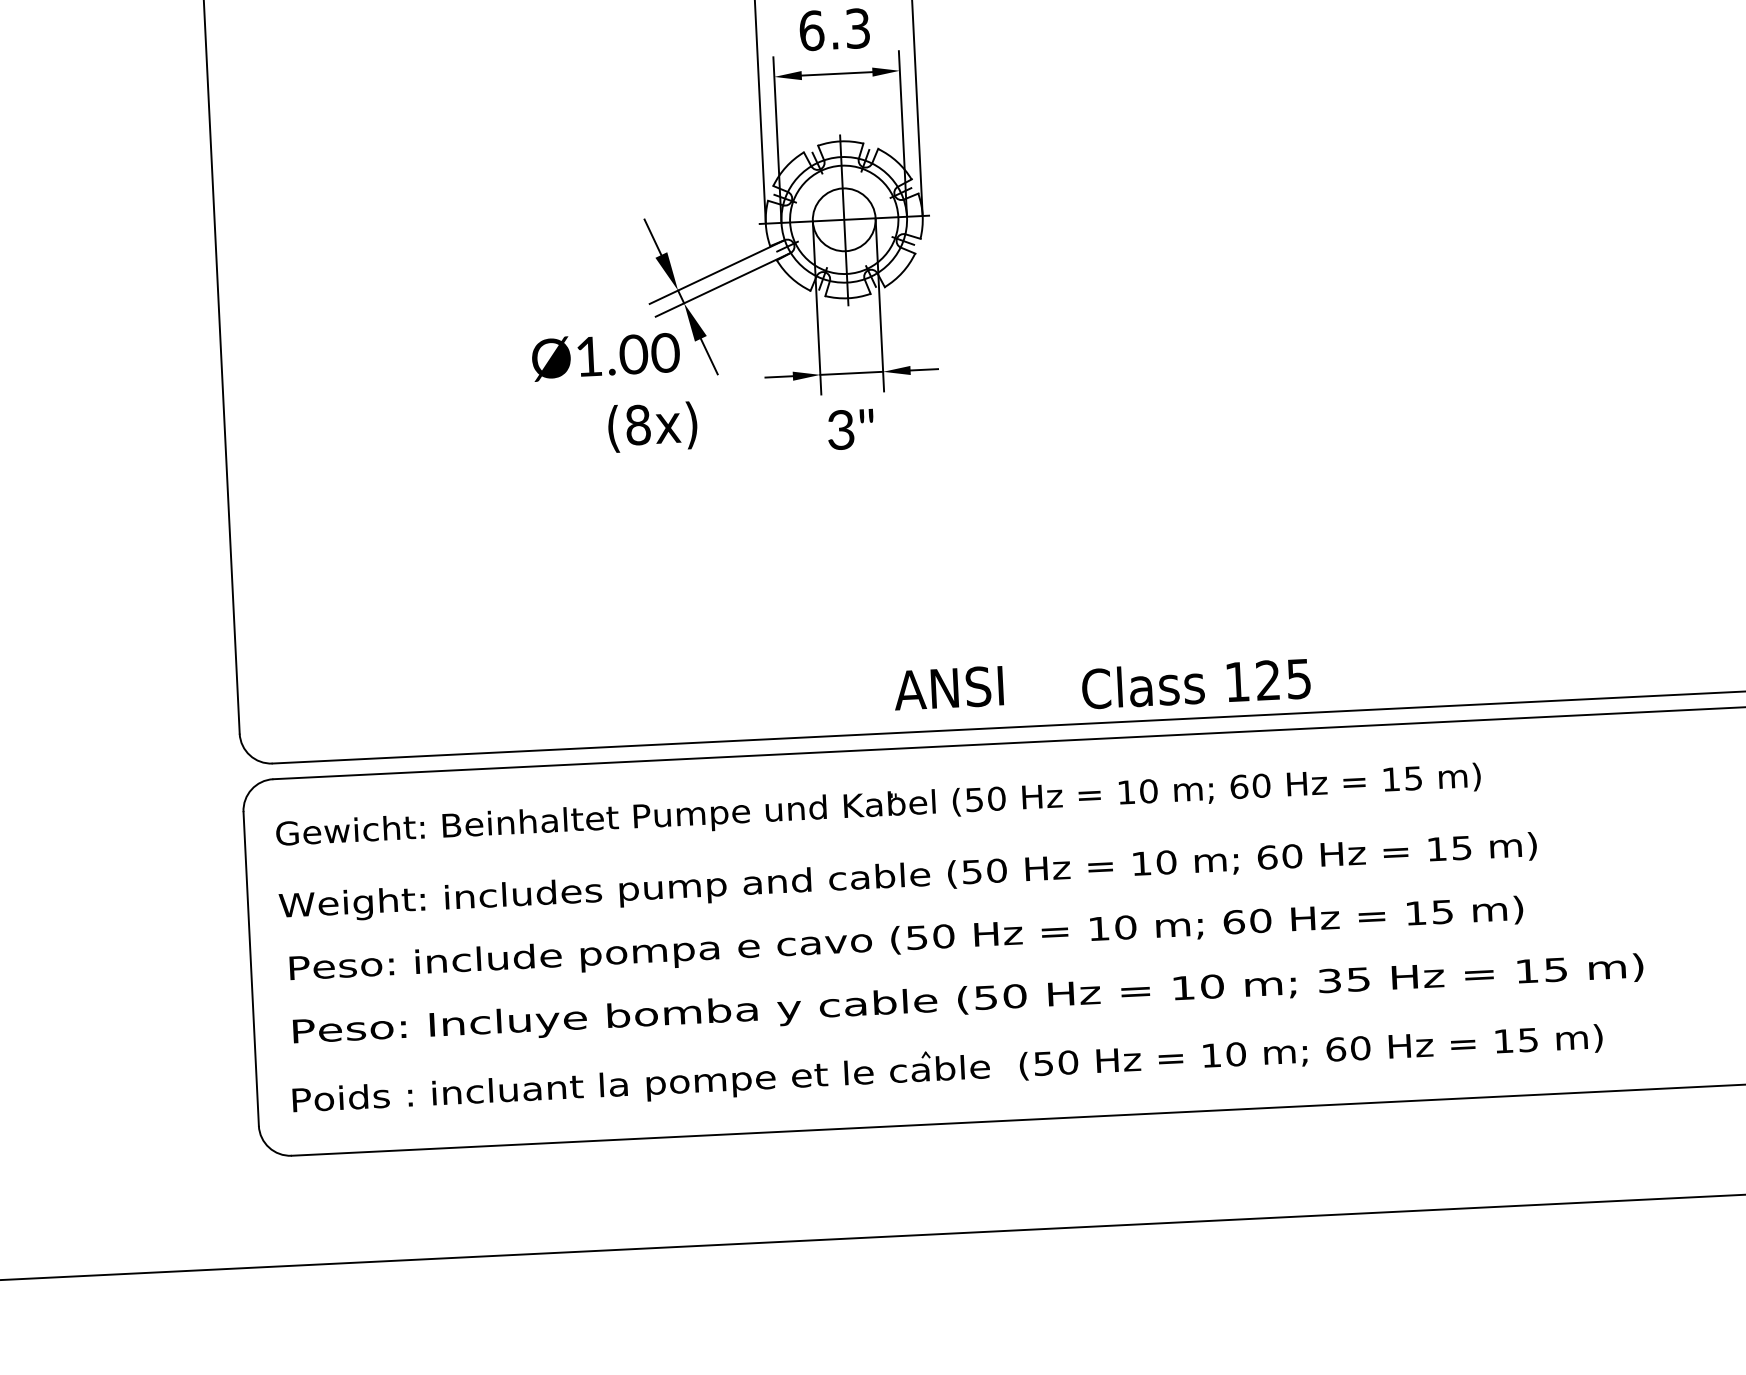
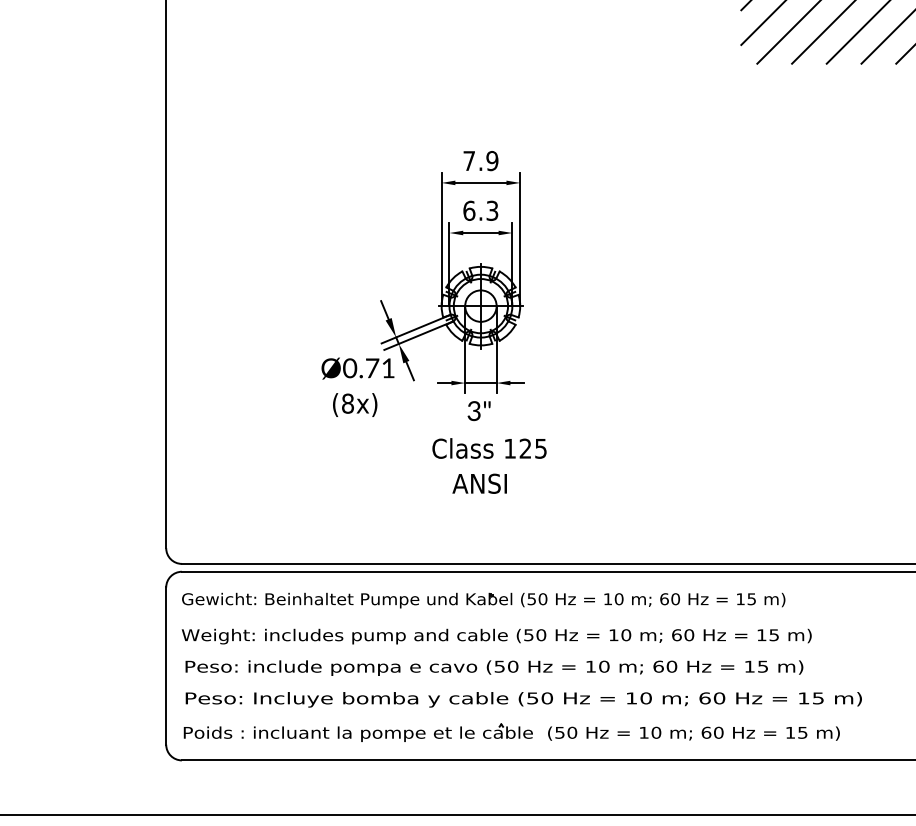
text: (627, 355) -> (369, 368), Ø1.00 -> Ø0.71
text: (653, 425) -> (355, 404), moved
text: (1196, 683) -> (489, 448), moved
text: (948, 687) -> (479, 483), moved
text: (1344, 980) -> (712, 698), 35 -> 60

